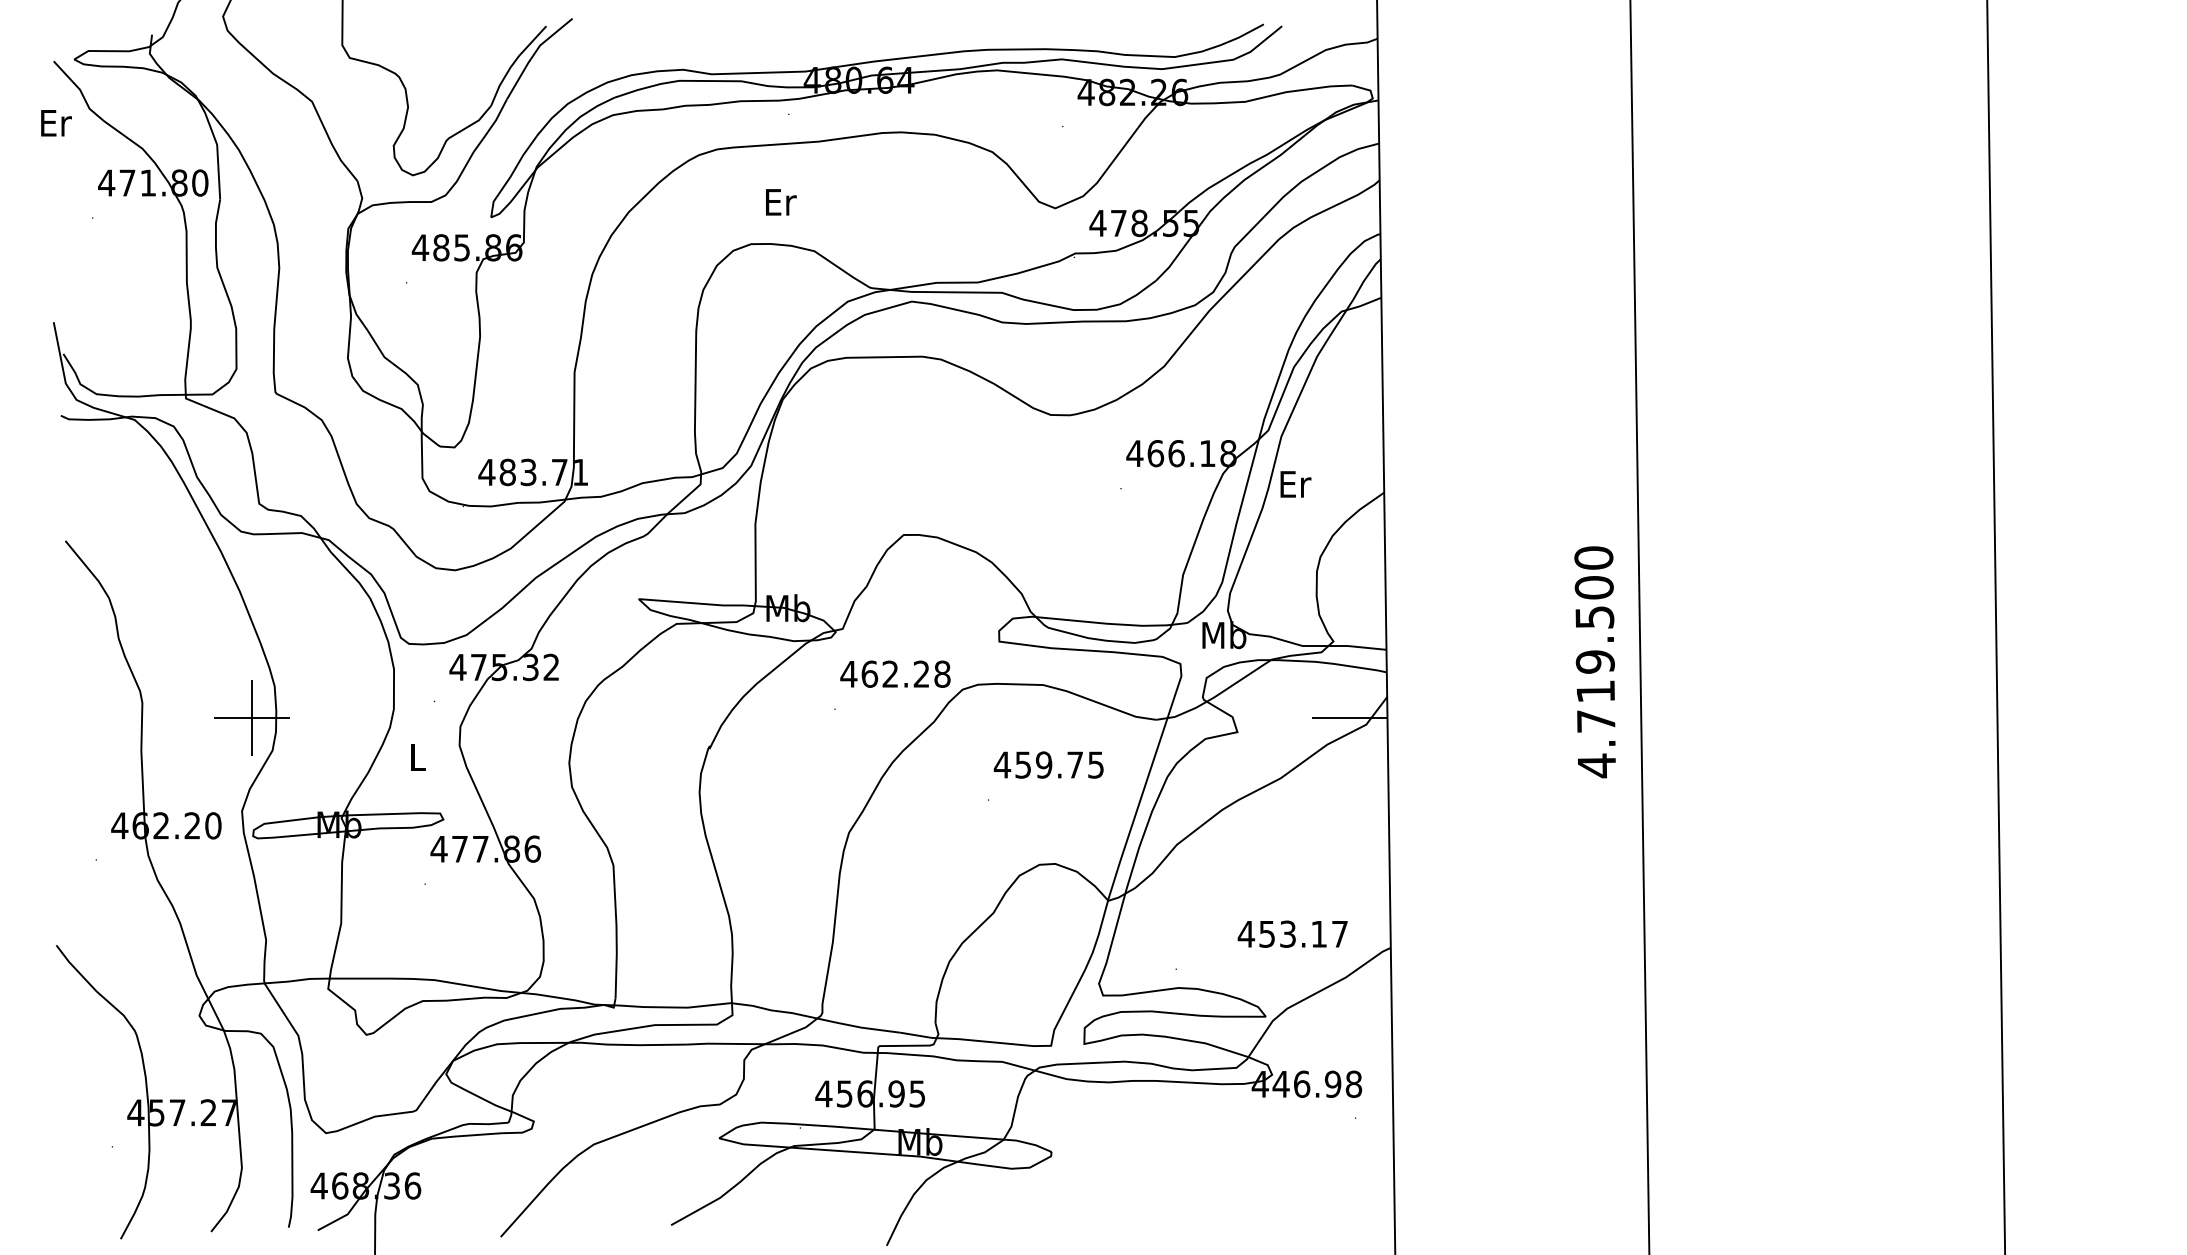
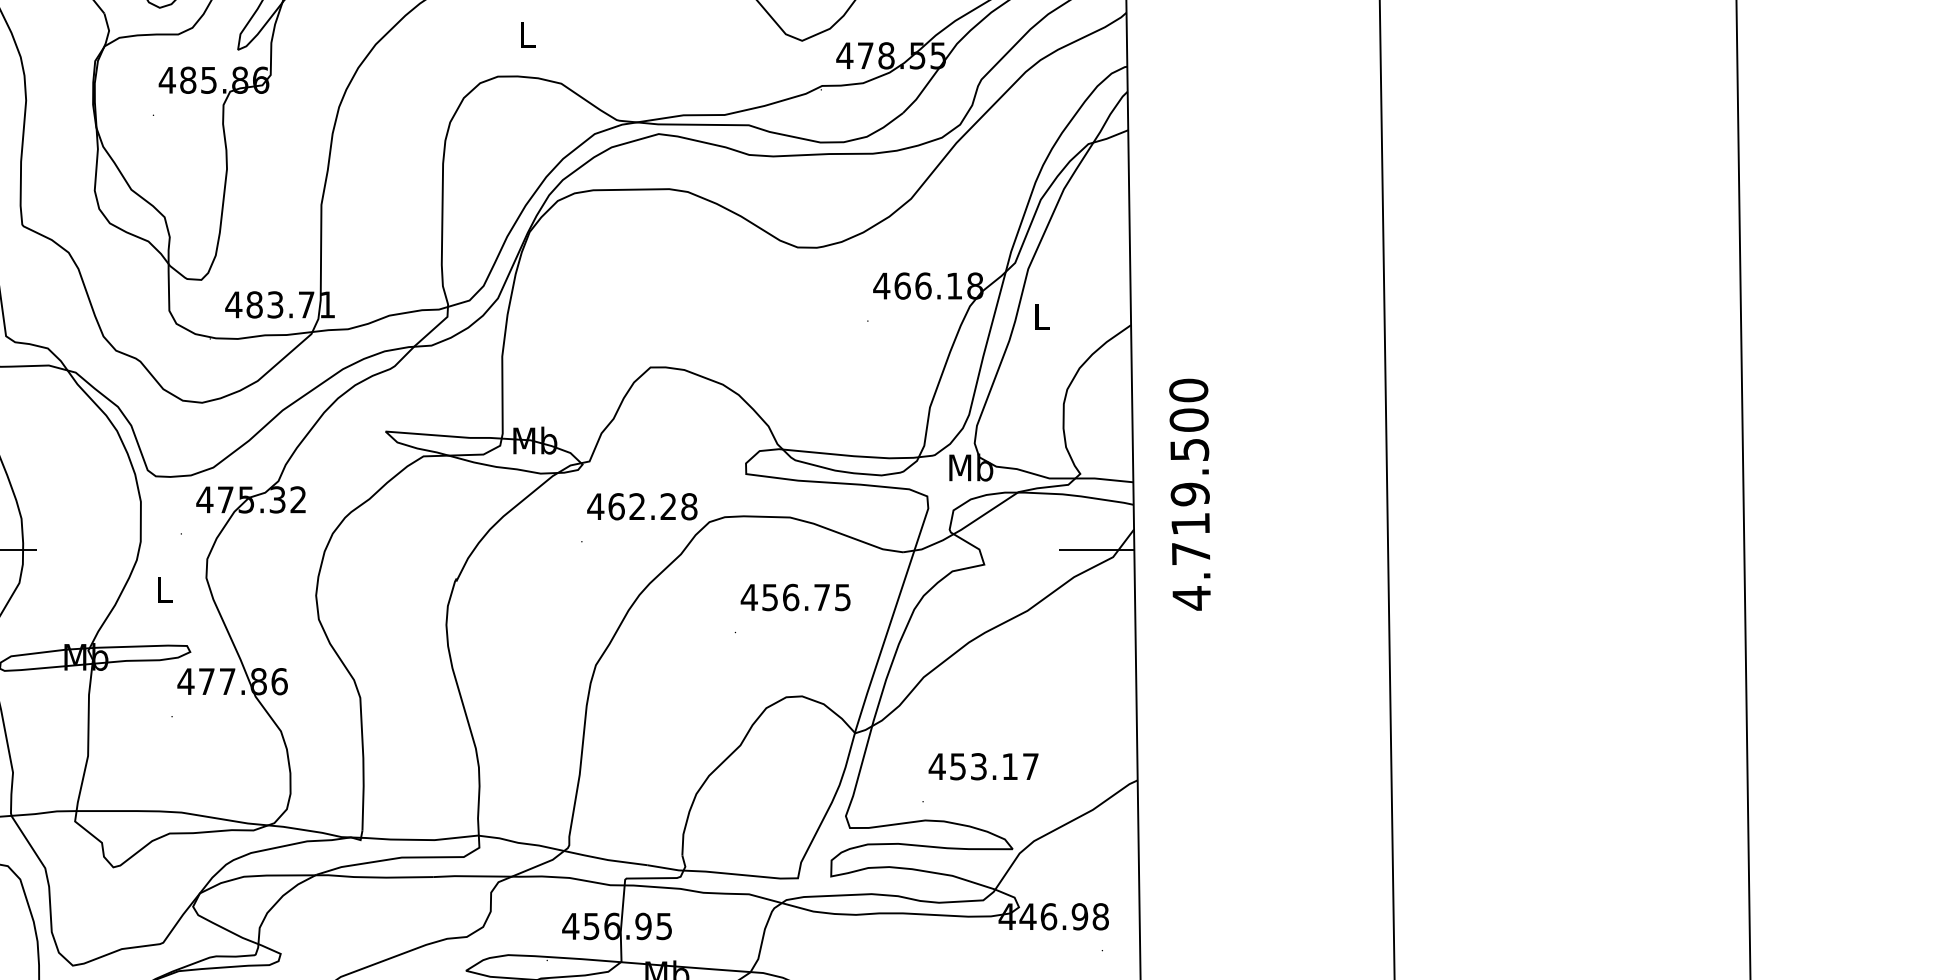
text: (781, 202) -> (528, 34), Er -> L
text: (1295, 484) -> (1042, 316), Er -> L
text: (1594, 662) -> (1189, 494), moved
text: (1043, 764) -> (790, 596), 459.75 -> 456.75
text: (1292, 933) -> (983, 765), moved

